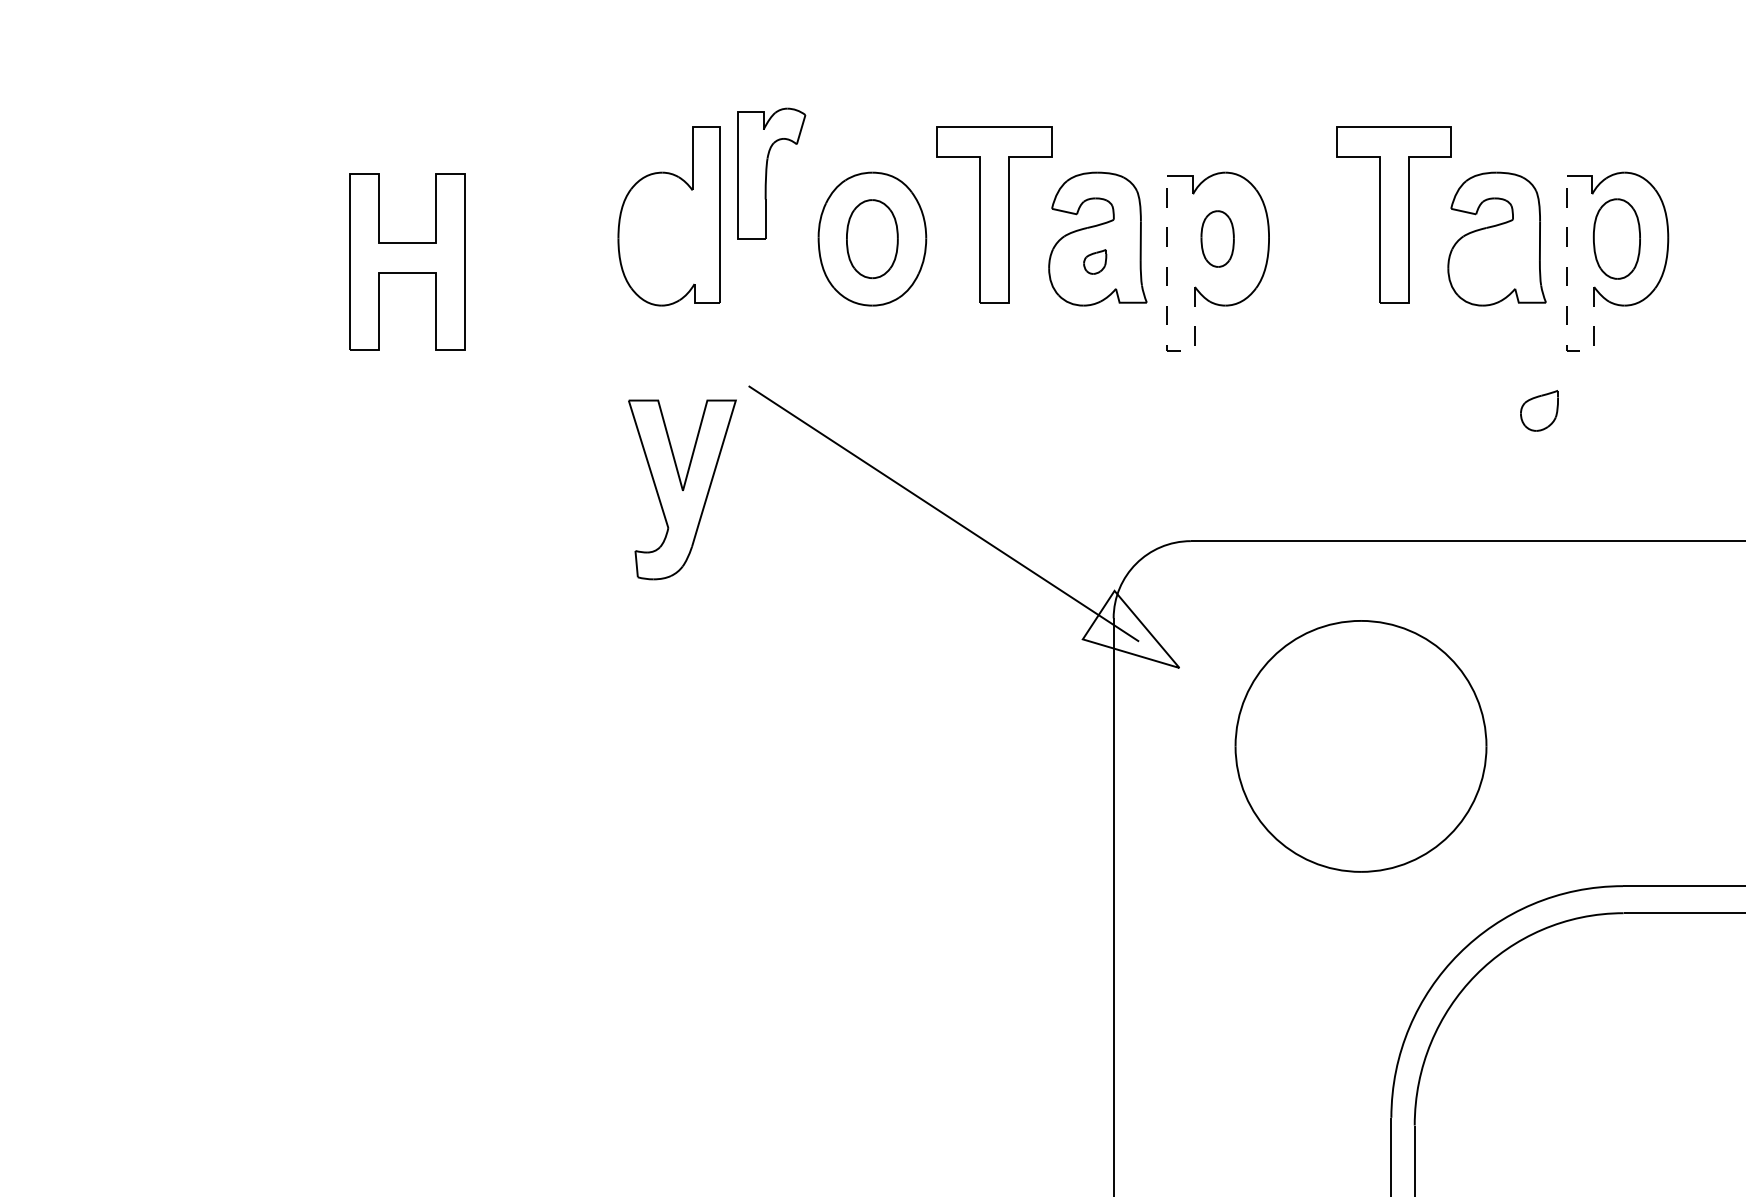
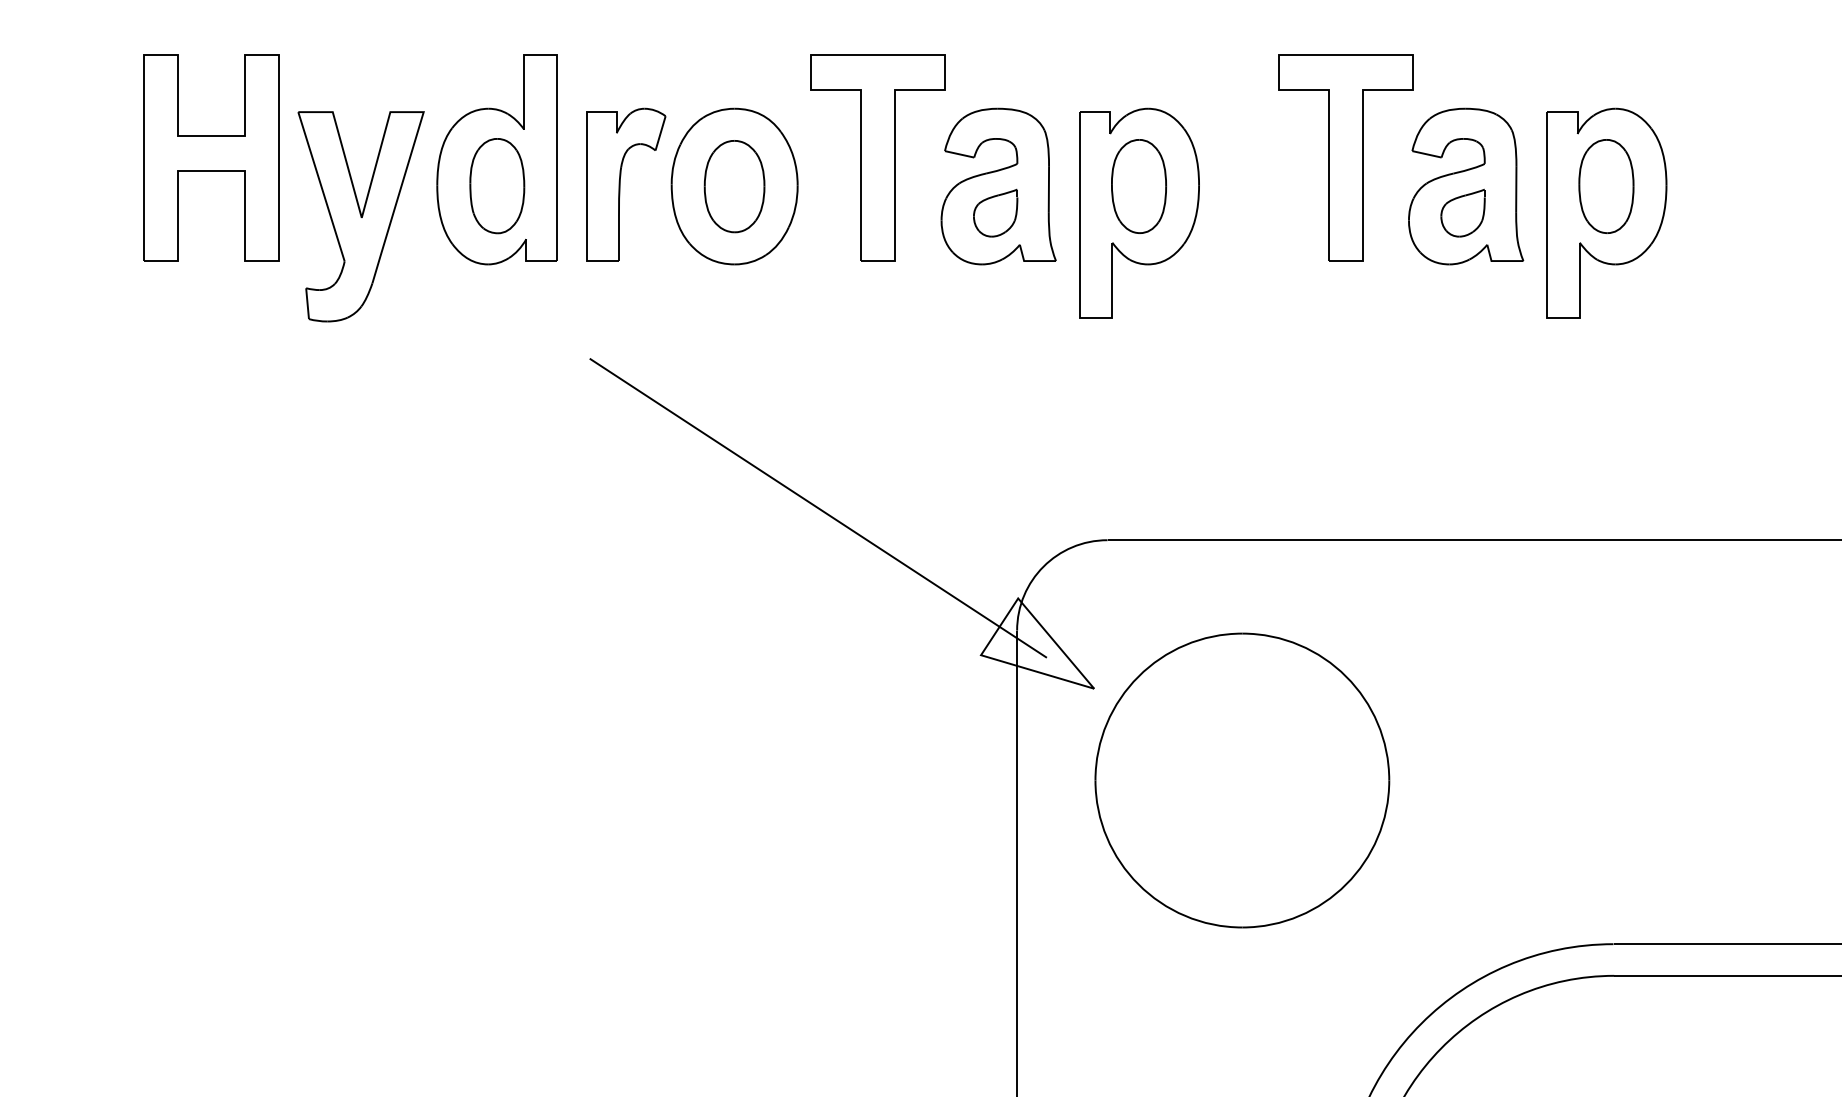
part: (771, 173) -> (625, 184), moved
part: (669, 238) -> (497, 185), added
part: (1217, 238) -> (1138, 185), size x1.43
part: (407, 261) -> (211, 157), moved
part: (1094, 261) -> (994, 212), size x1.67
line: (1167, 310) -> (1080, 270), dashed -> solid
line: (1566, 310) -> (1547, 270), dashed -> solid
part: (1539, 410) -> (1463, 212), moved
part: (682, 489) -> (361, 216), moved
part: (1360, 746) -> (1241, 780), moved

